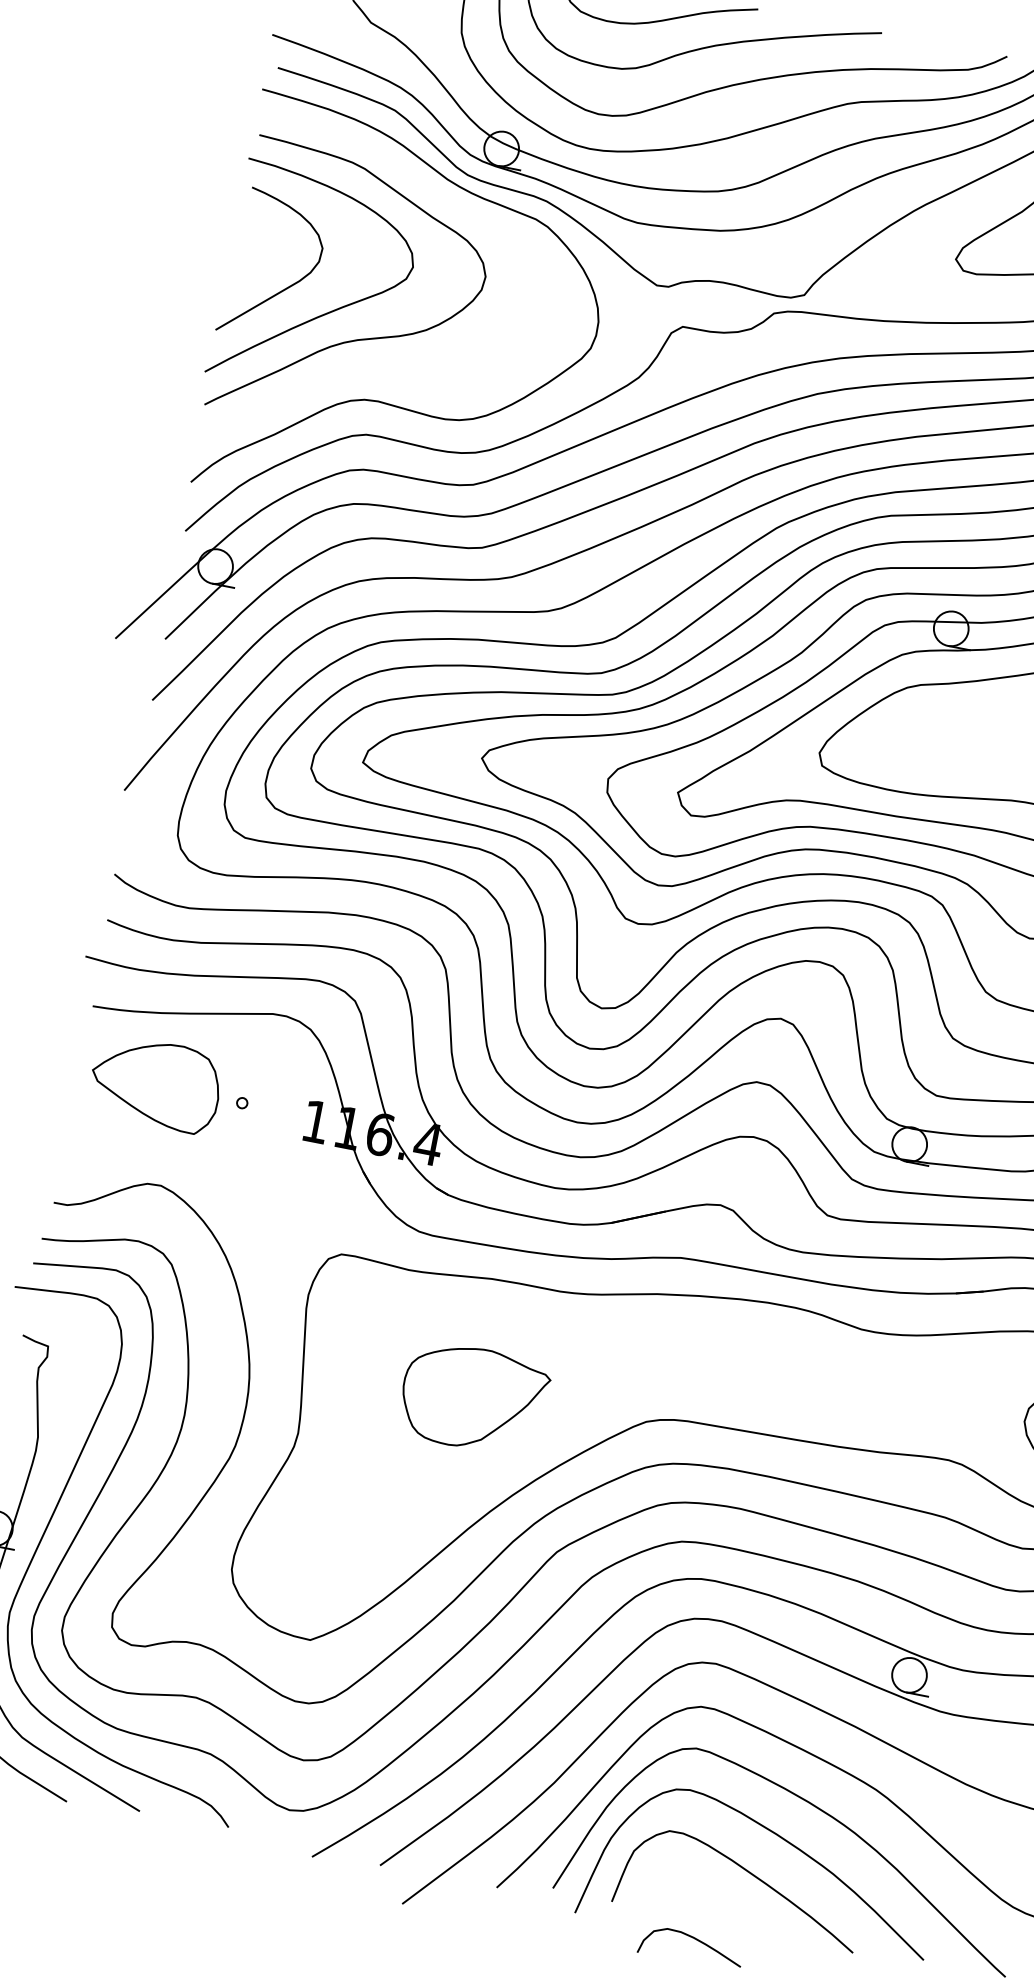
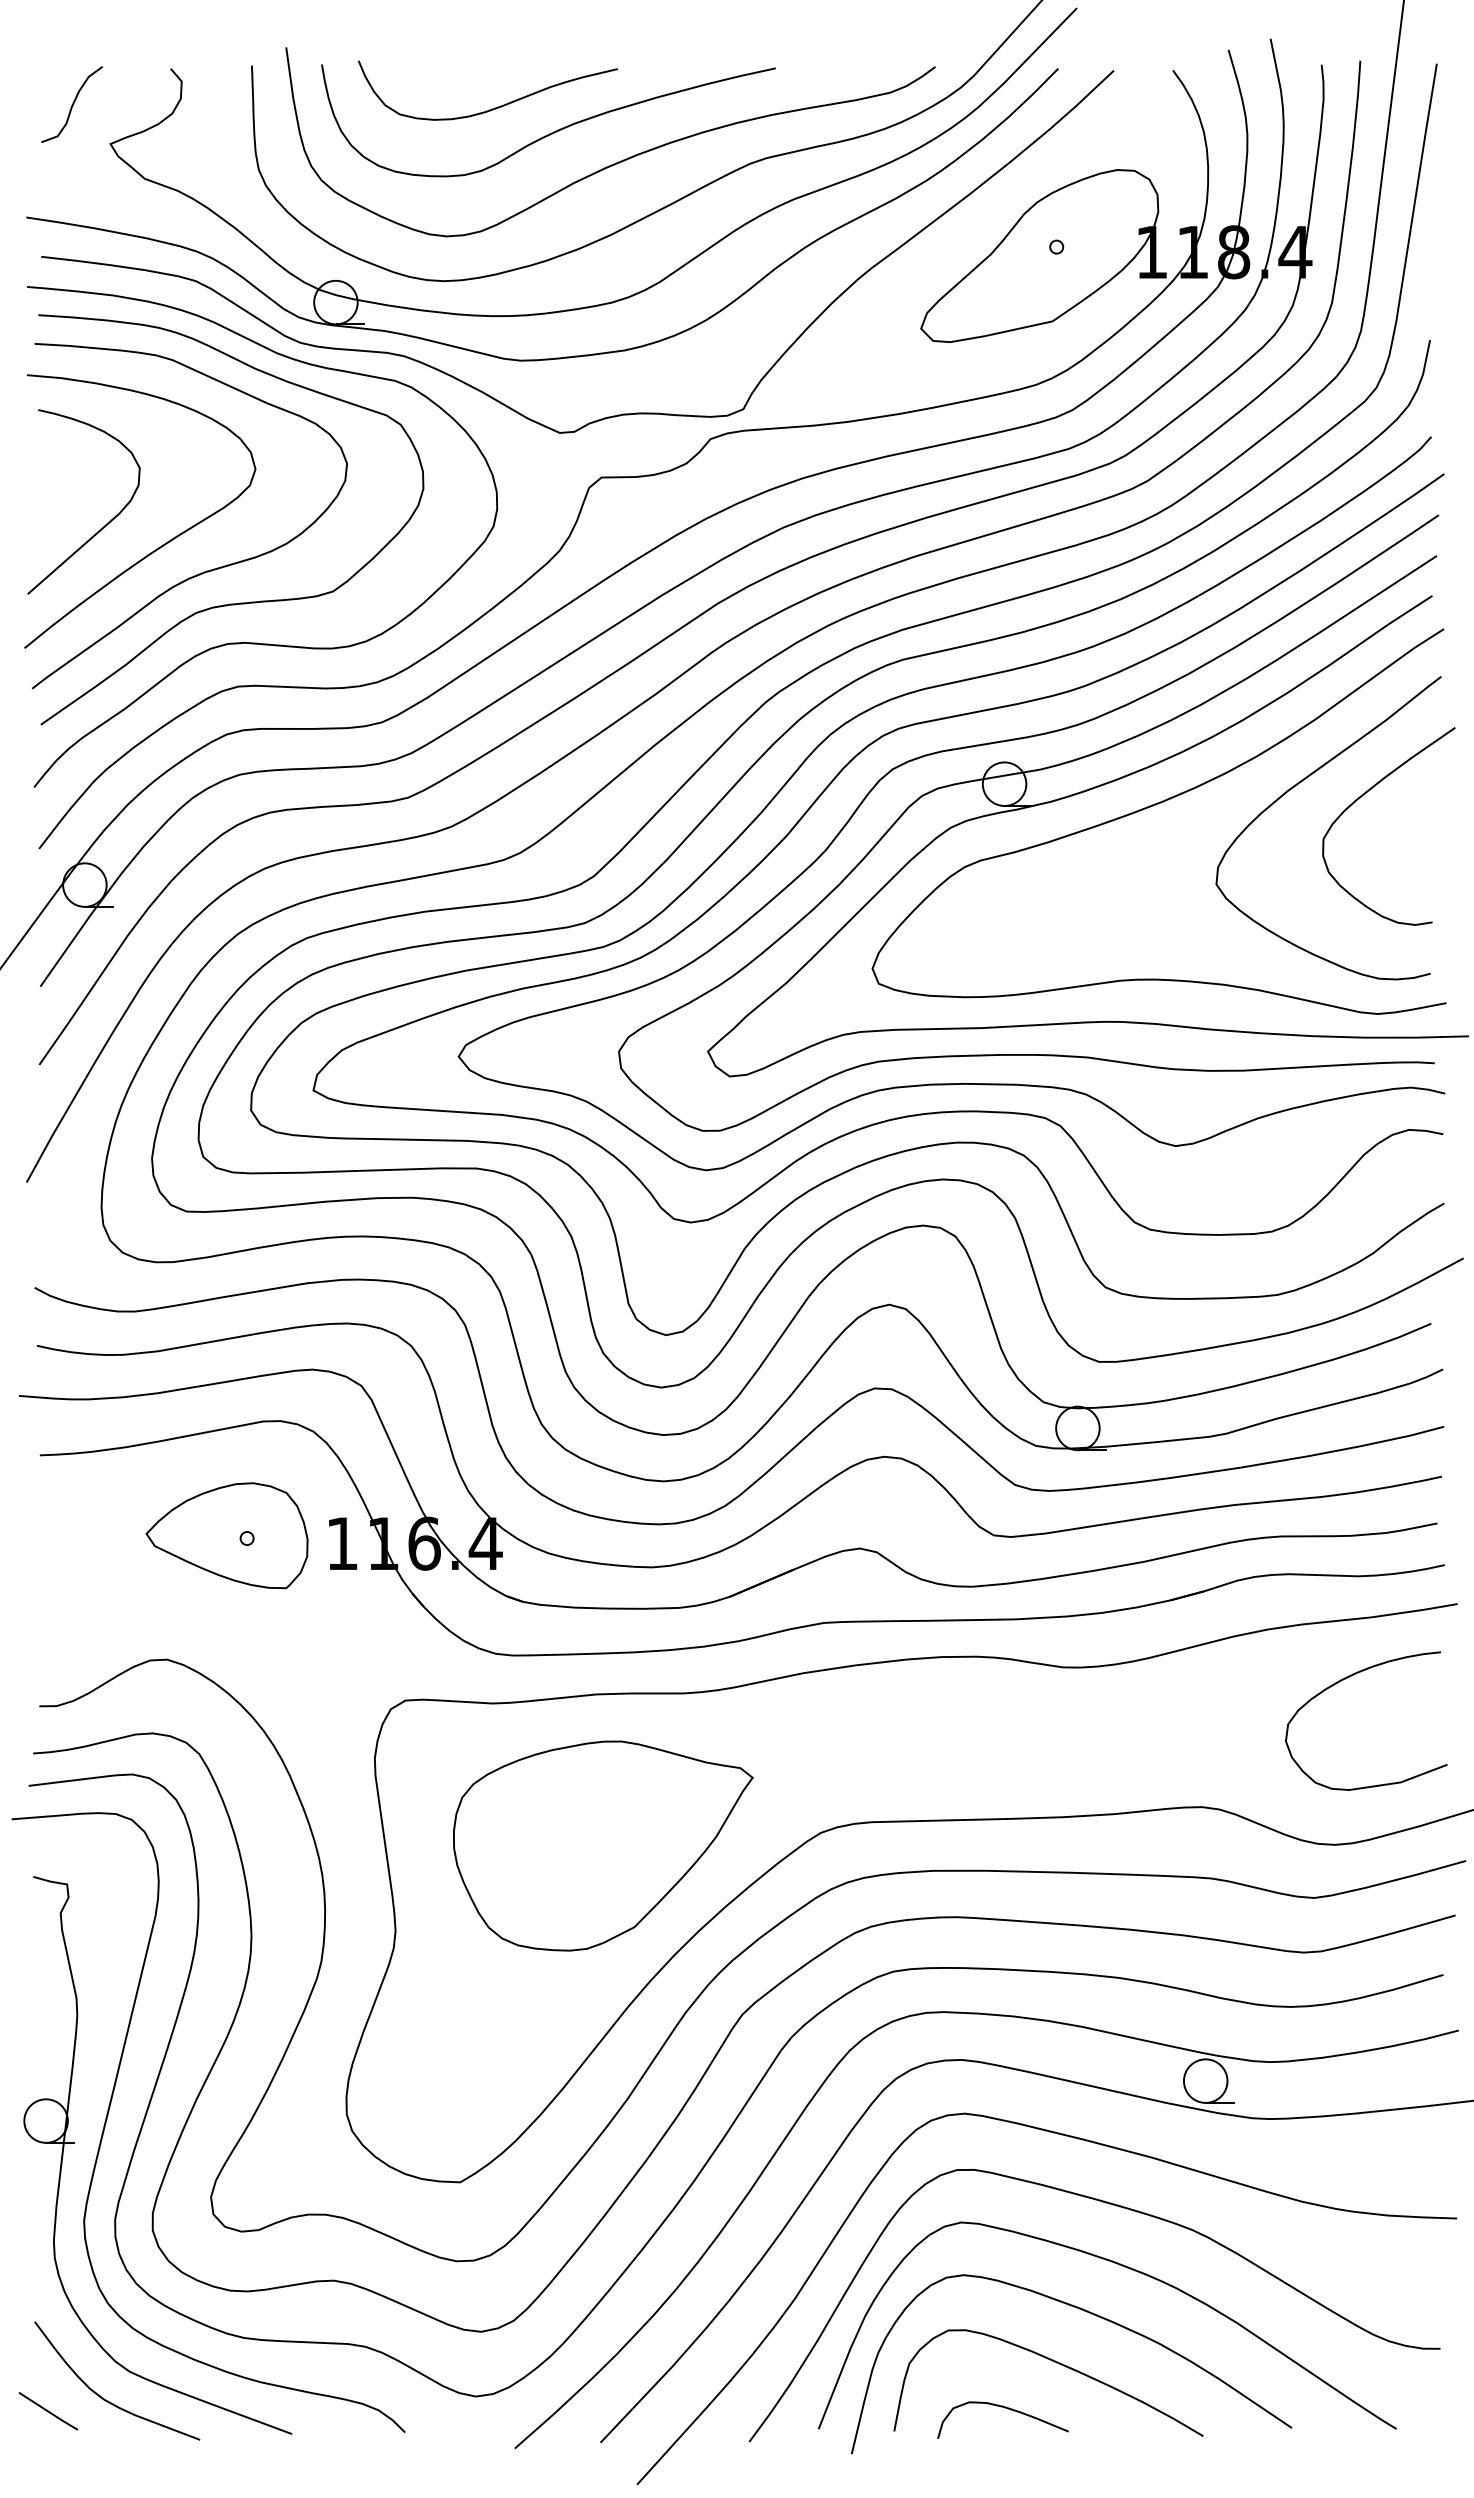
curve: (380, 369) -> (239, 602), added
part: (155, 1083) -> (226, 1535), moved
part: (474, 1398) -> (603, 1845), size x1.67
curve: (694, 1939) -> (1004, 2408), moved

